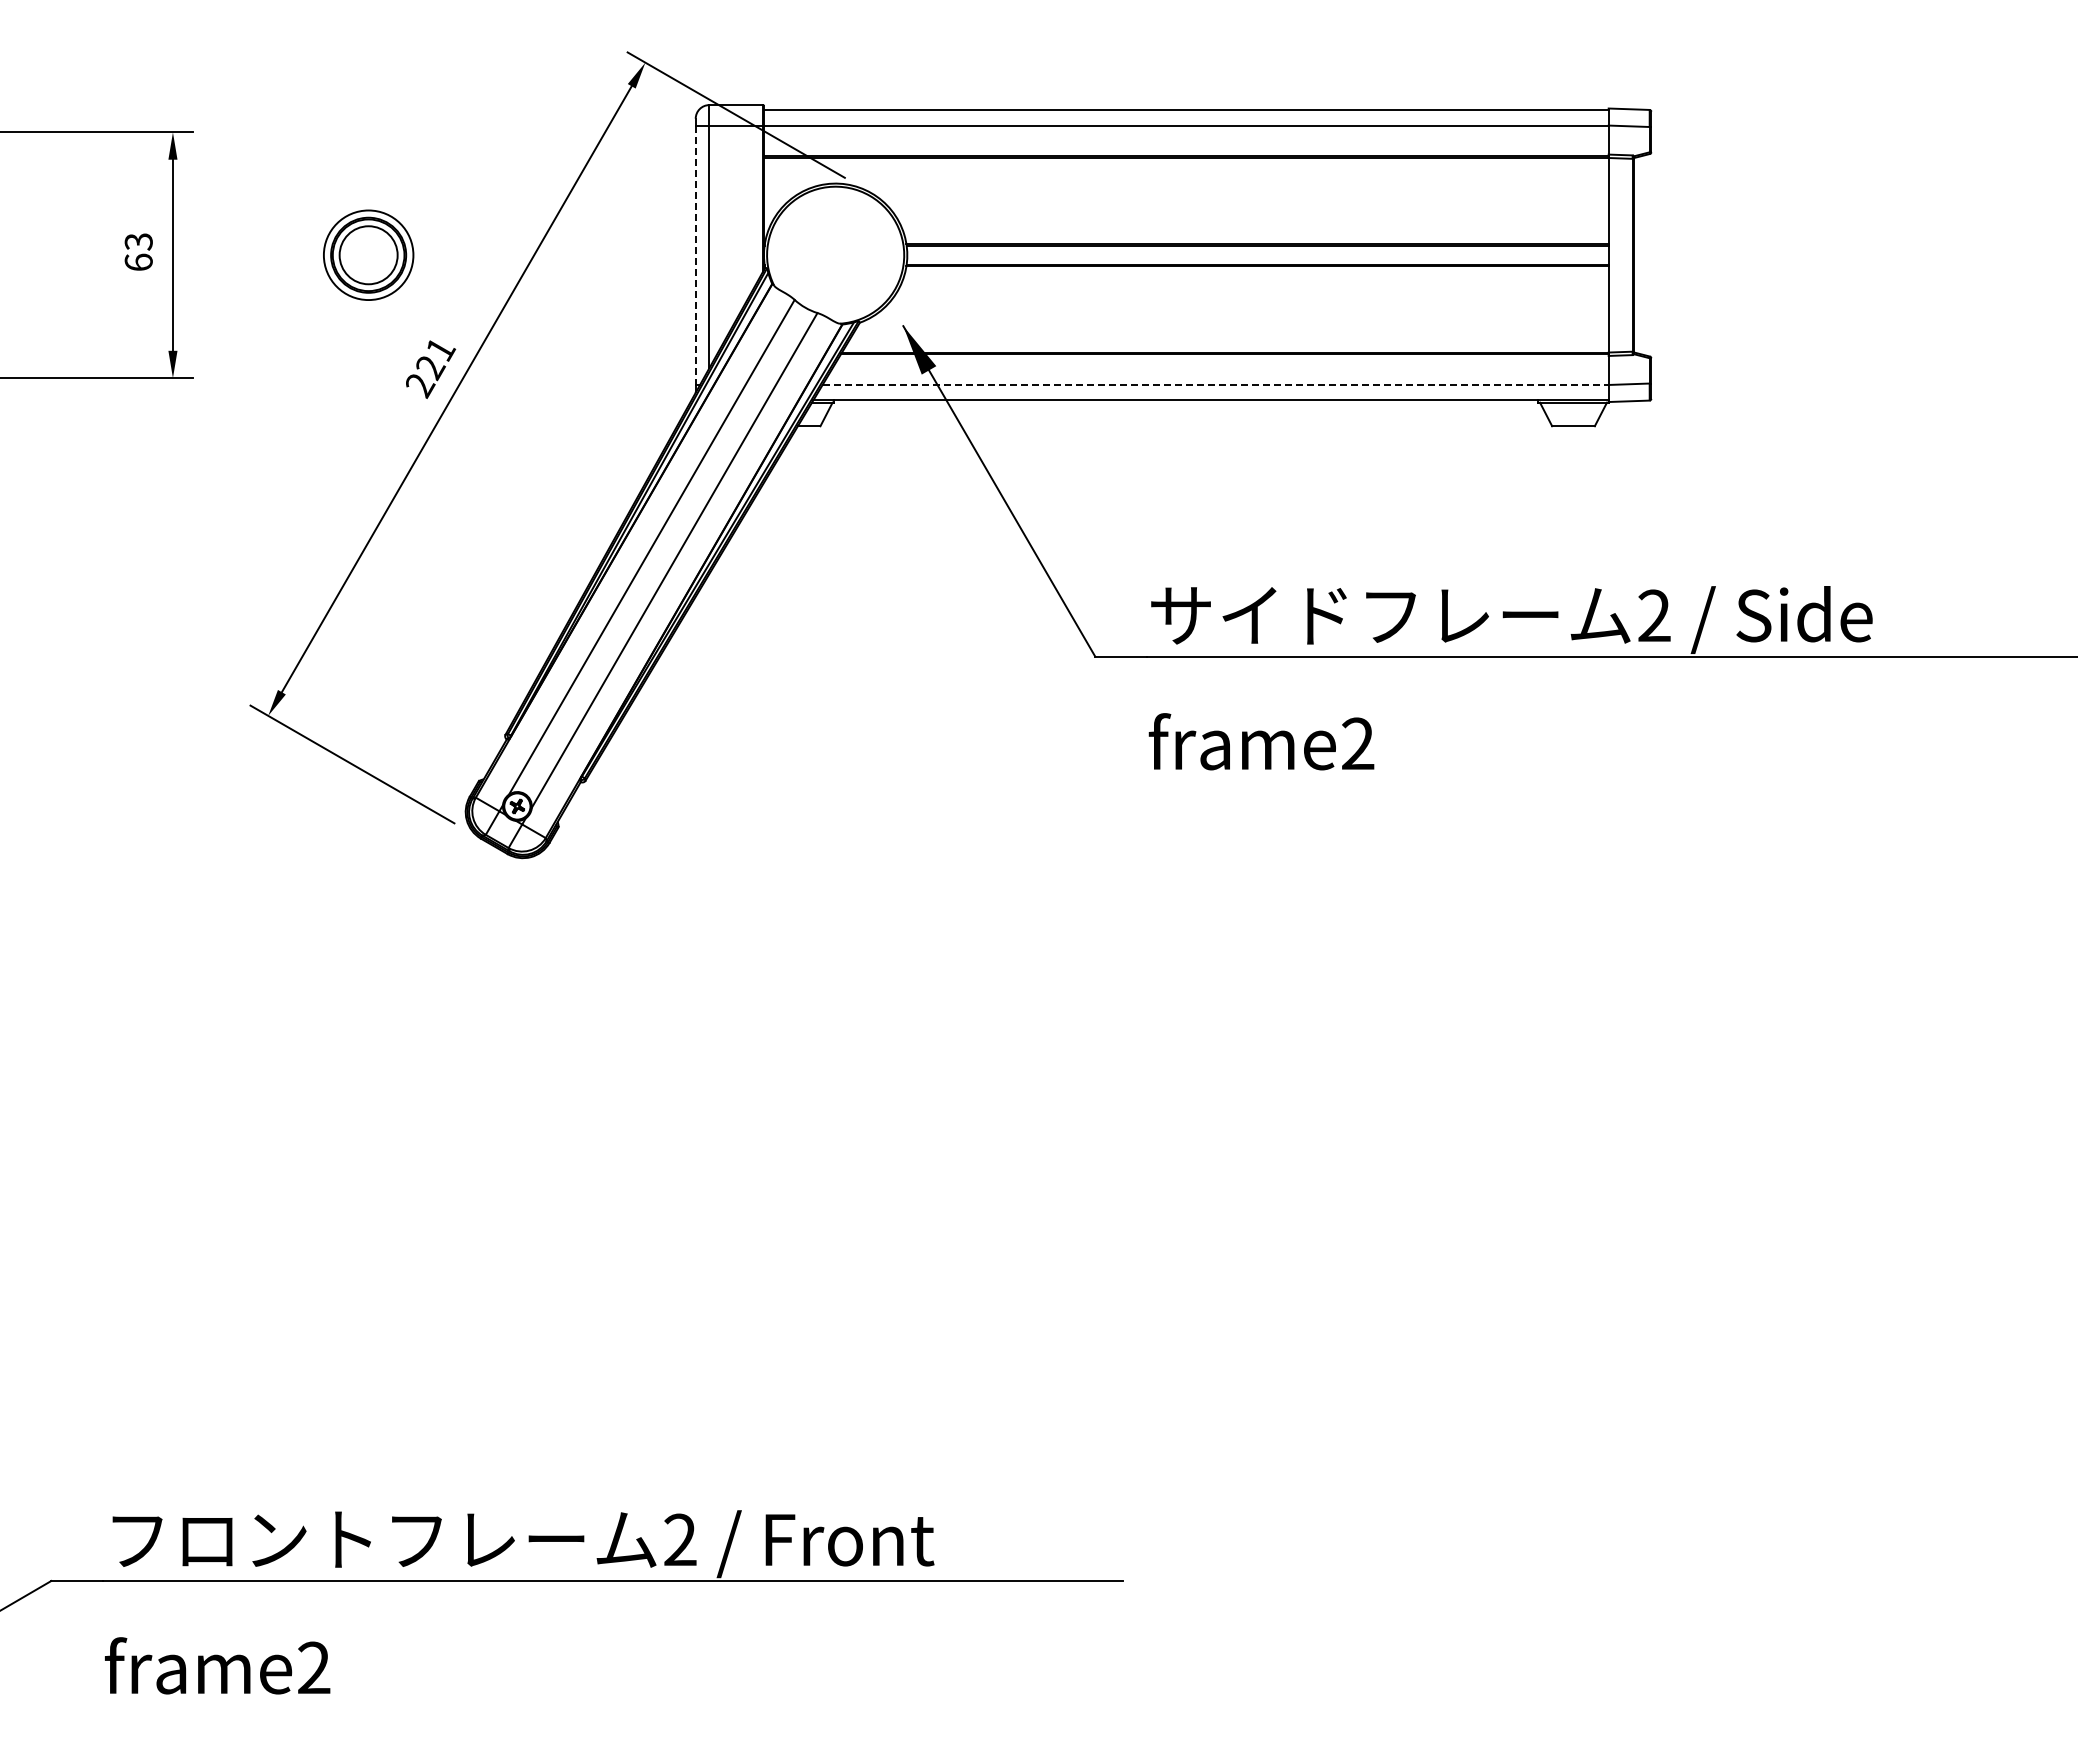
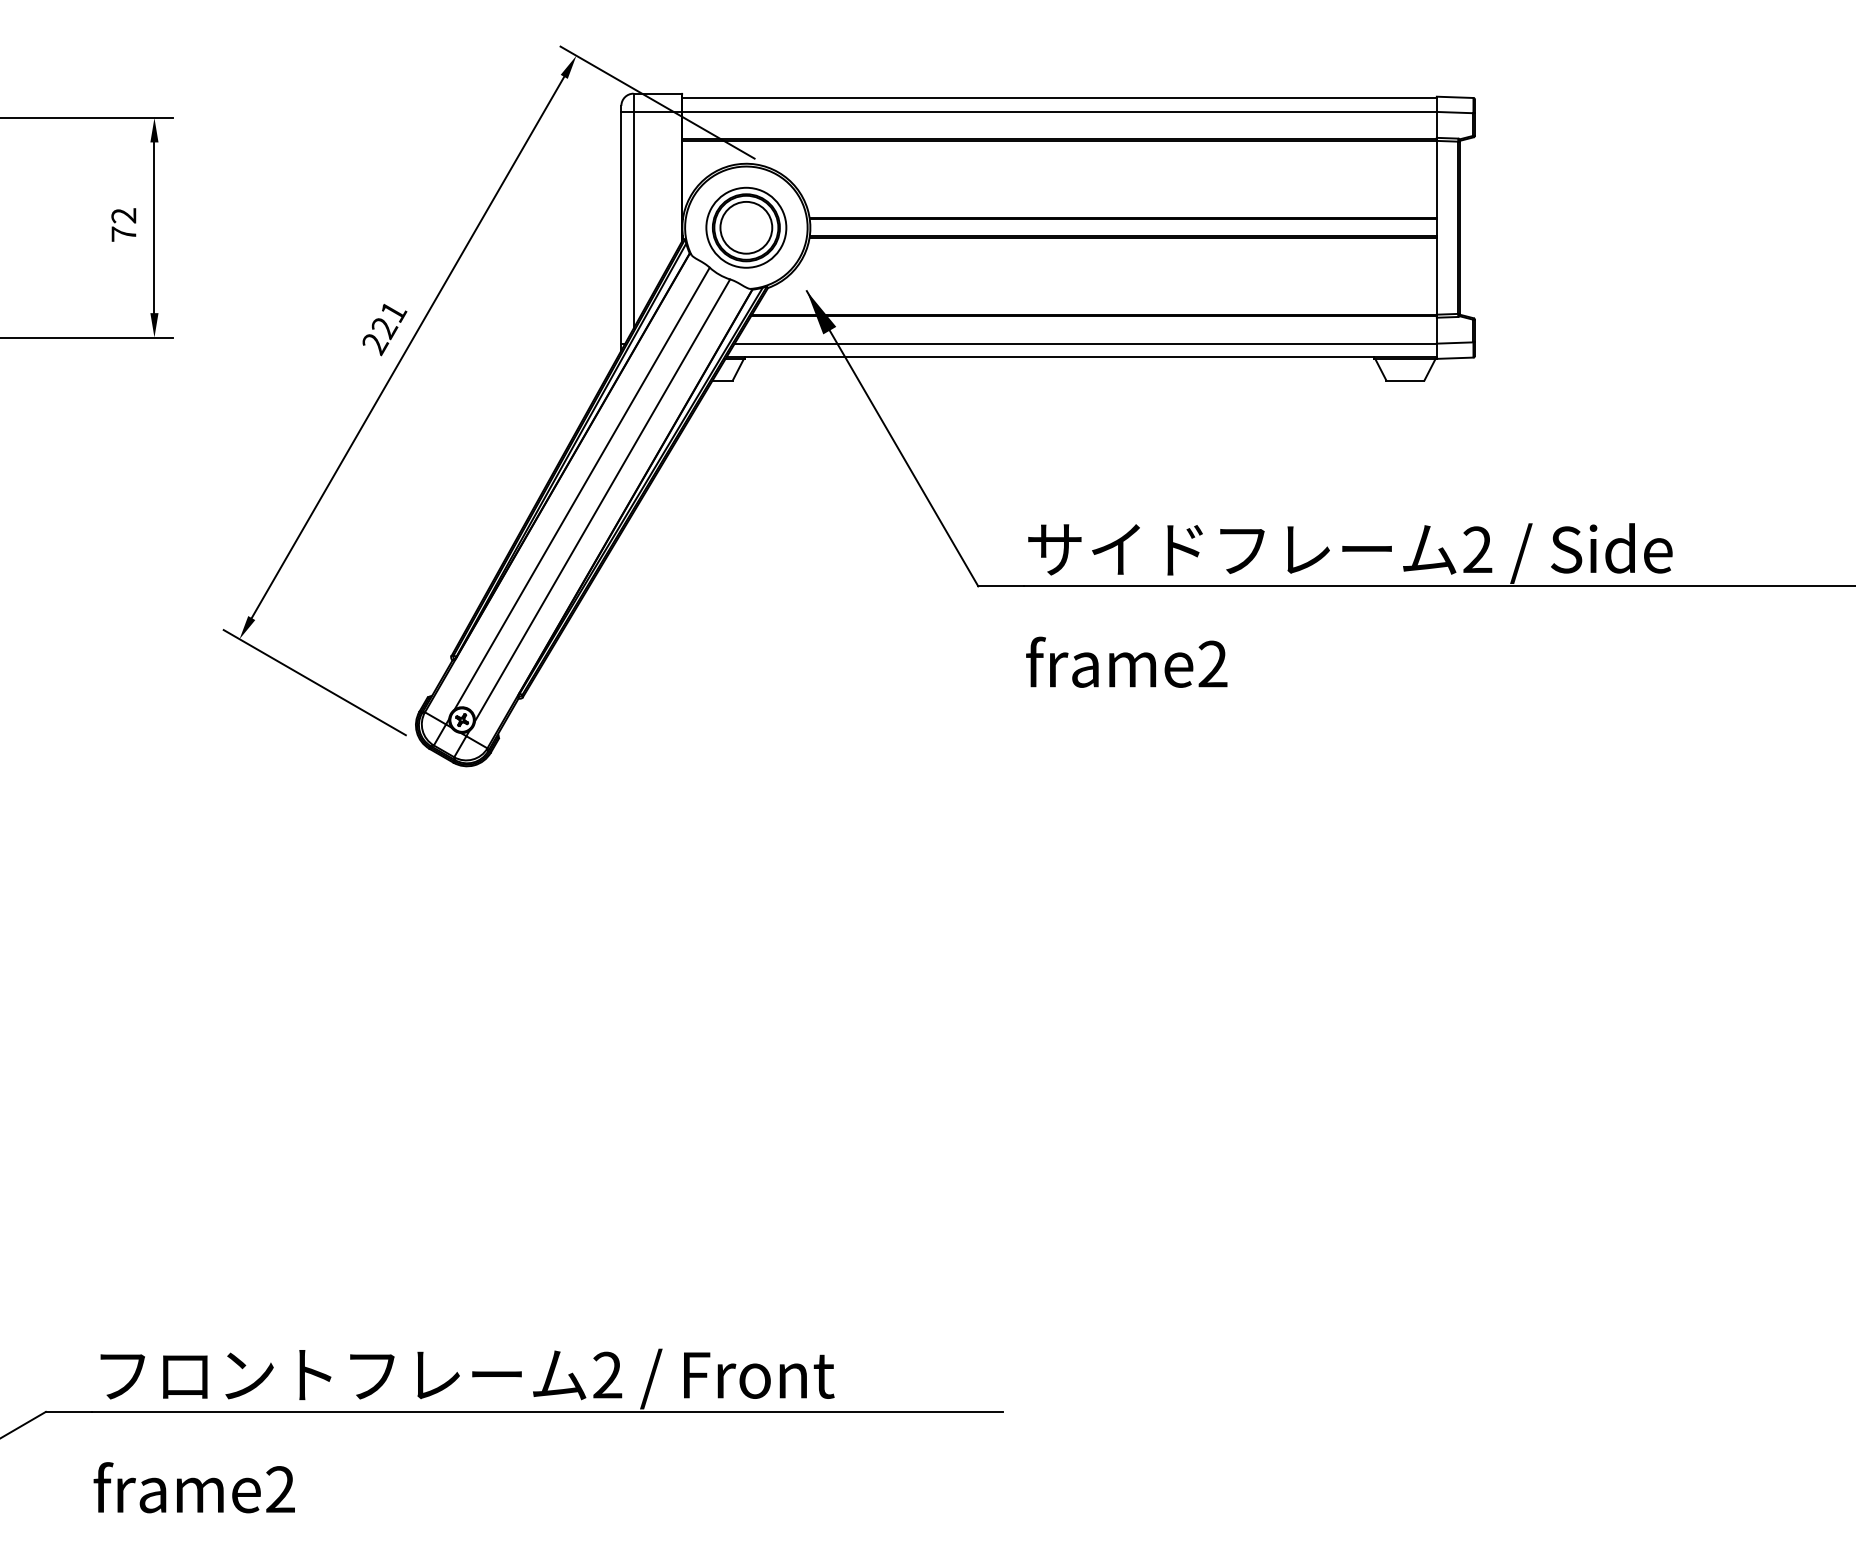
text: (138, 251) -> (123, 224), 63 -> 72
part: (368, 254) -> (746, 227), moved
line: (695, 255) -> (621, 228), dashed -> solid
line: (1216, 384) -> (1086, 343), dashed -> solid

